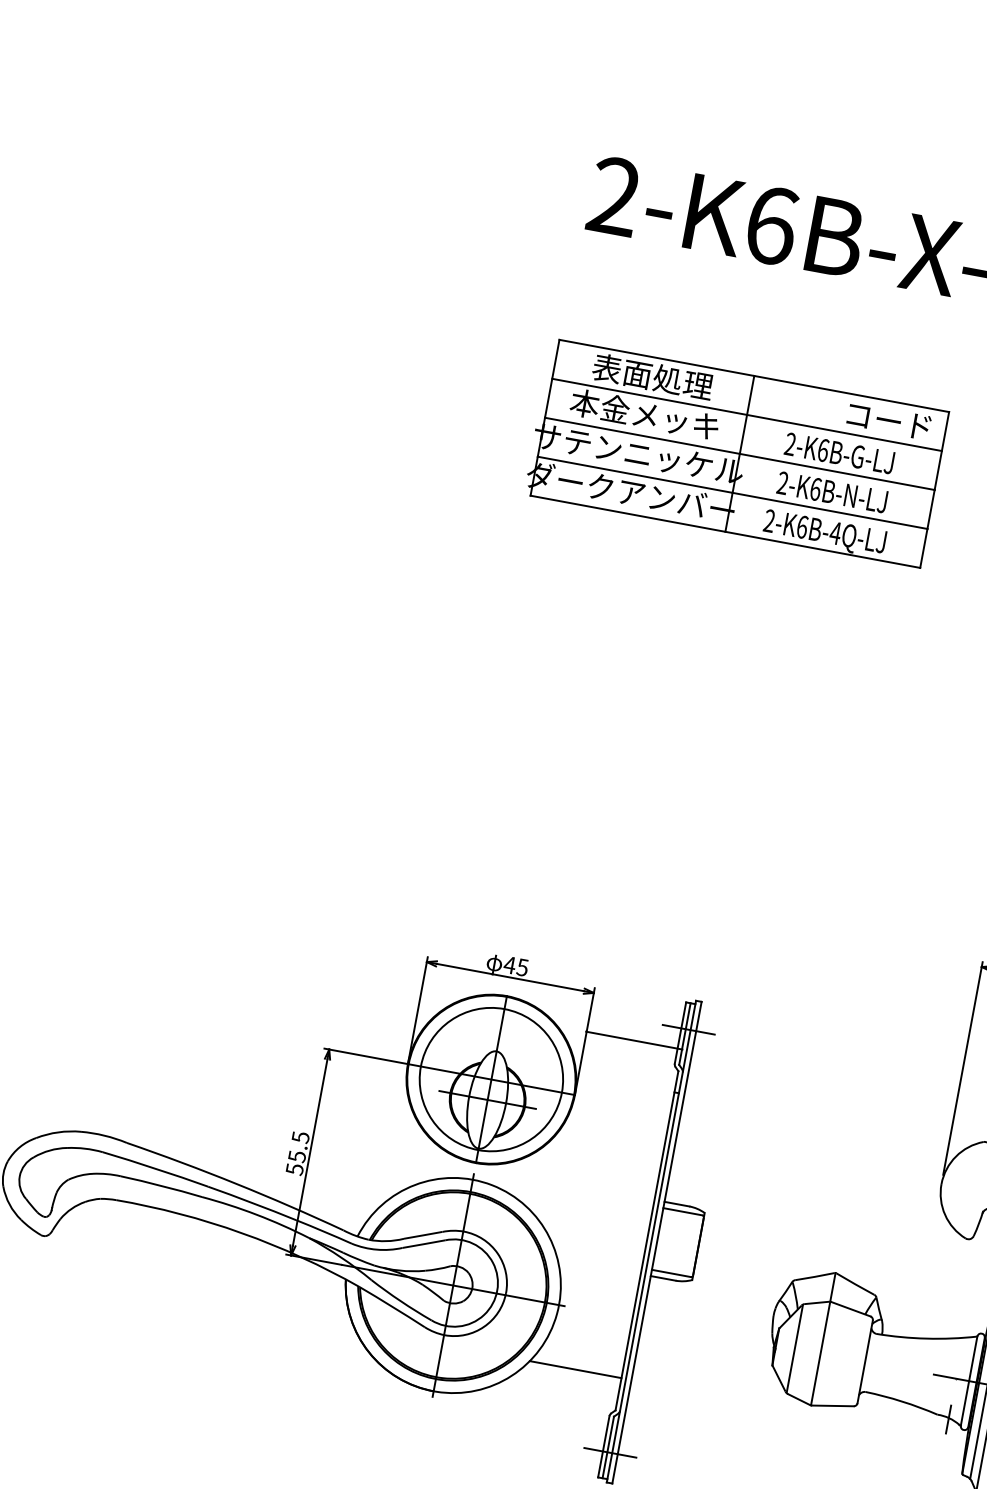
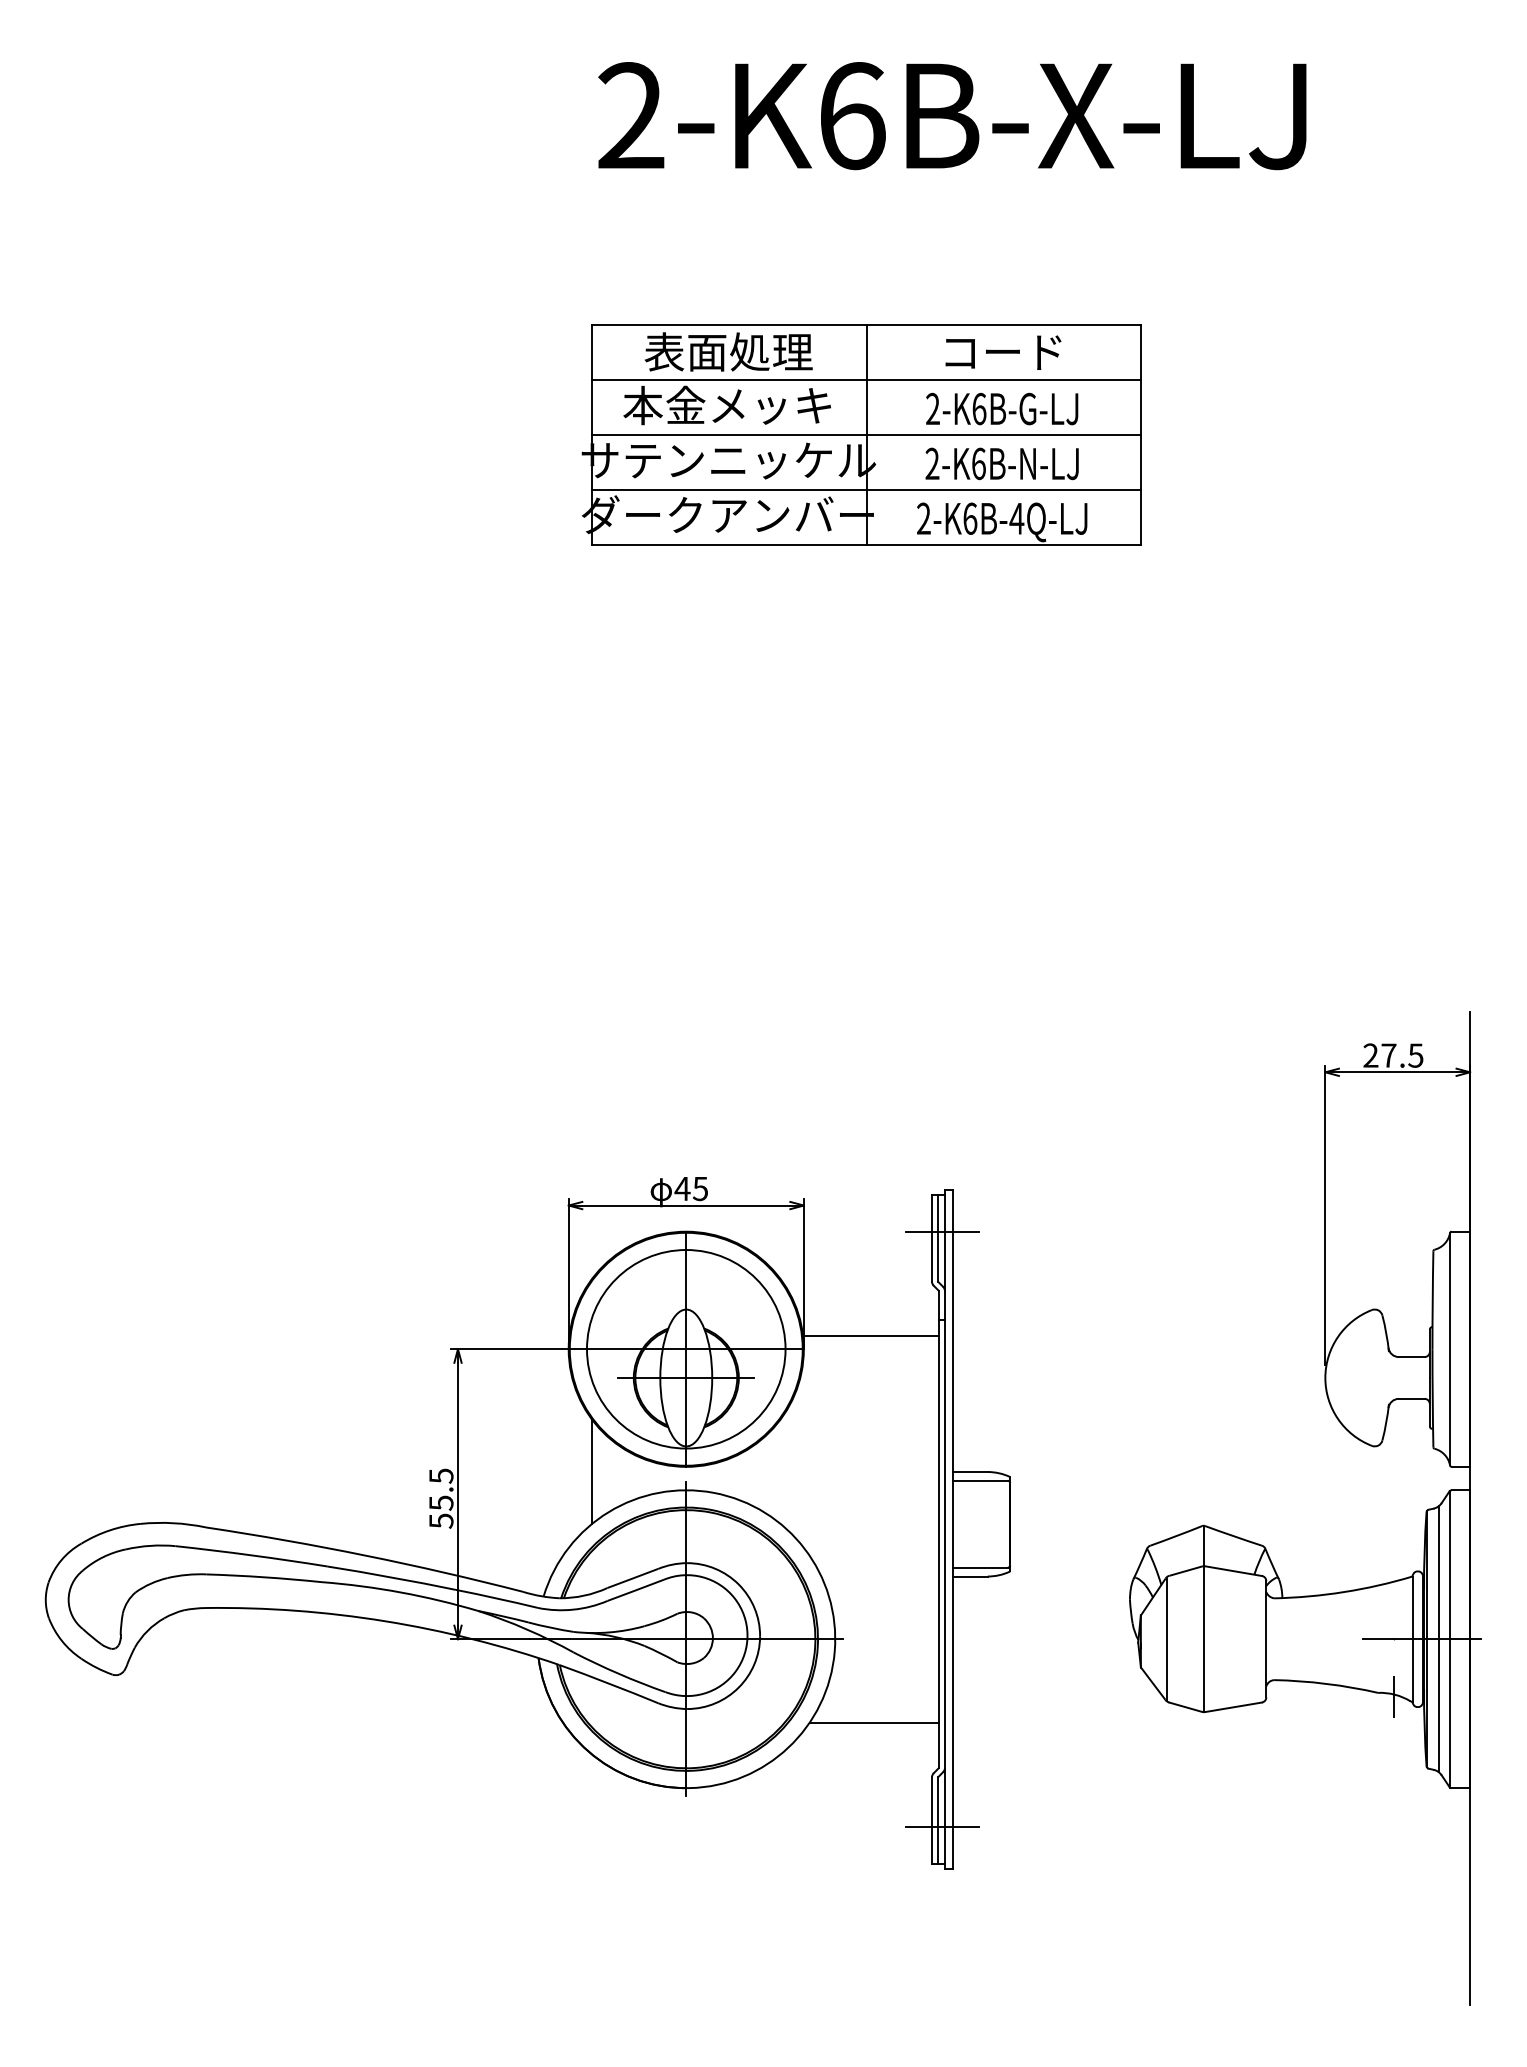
text: (889, 421) -> (1003, 352), moved
line: (633, 1040) -> (870, 1336), moved
line: (408, 1154) -> (592, 1471), added

